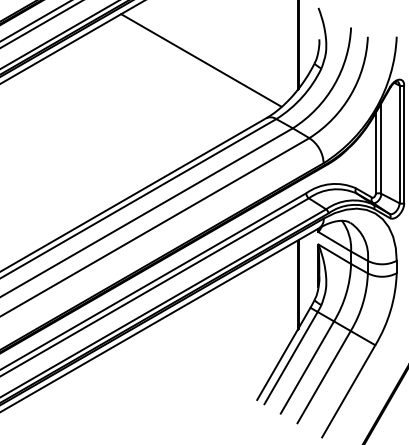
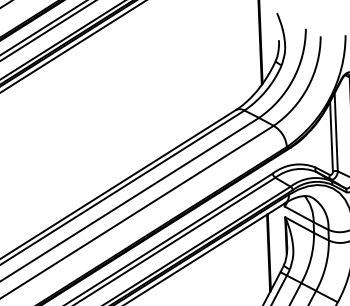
line: (201, 60) -> (177, 62), removed

